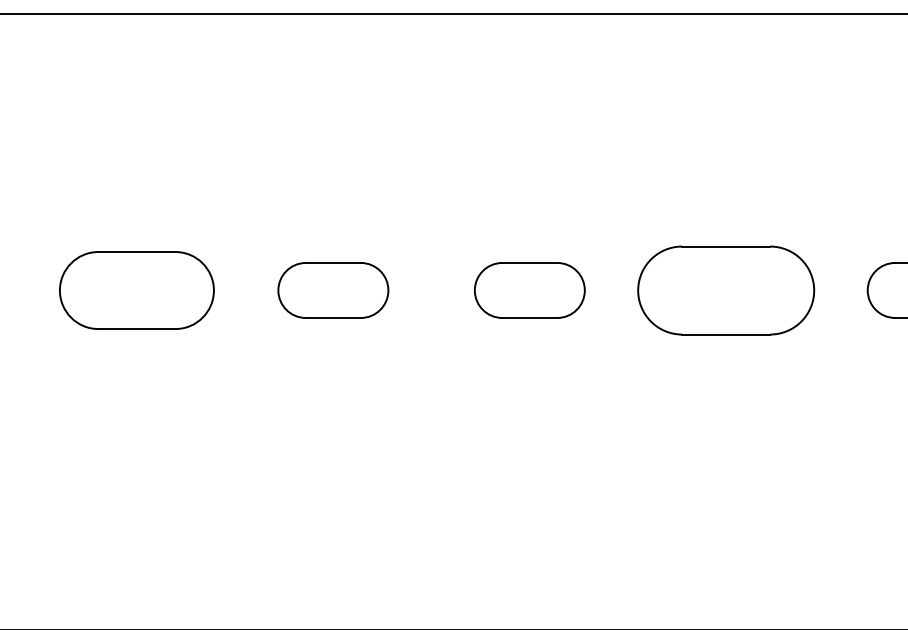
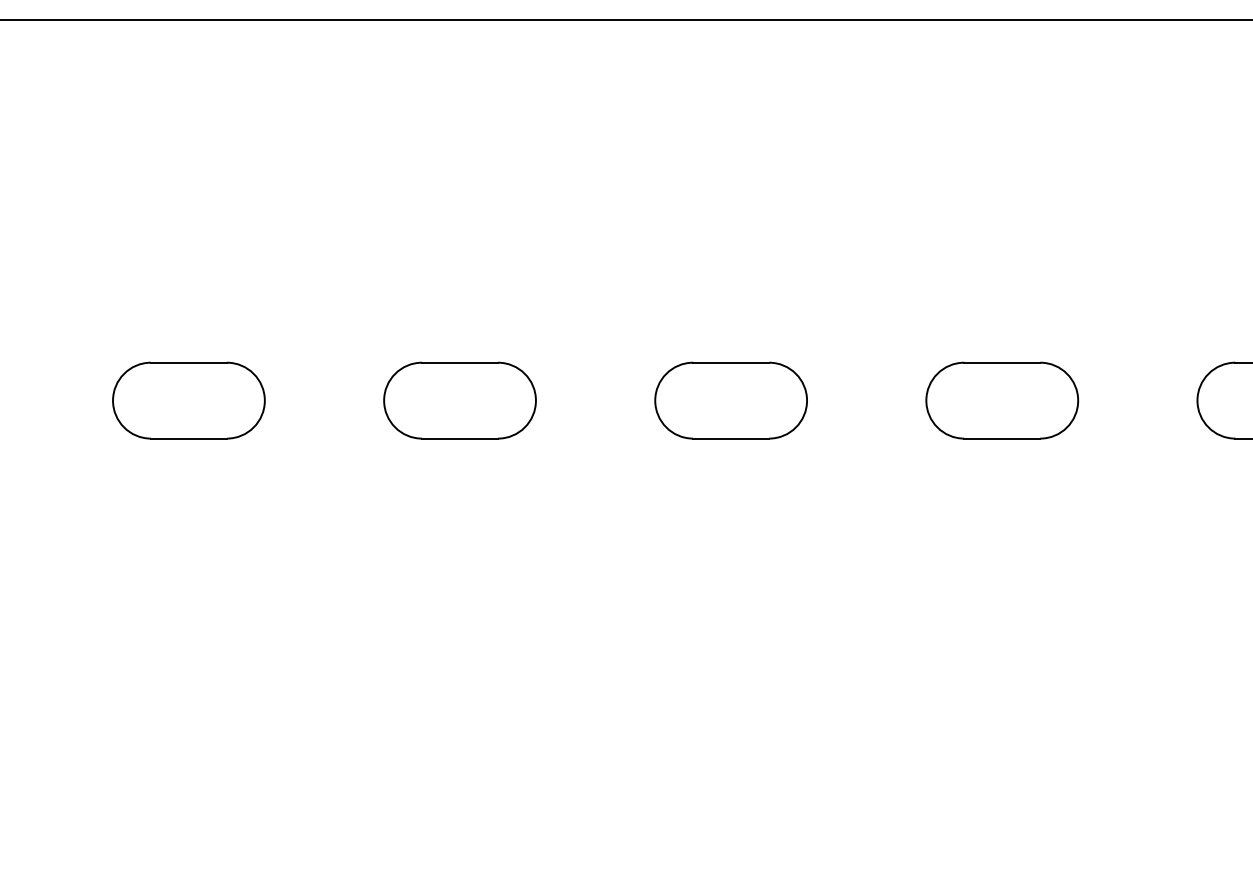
part: (136, 290) -> (188, 400), size x0.71
part: (726, 290) -> (1002, 400), size x0.62

